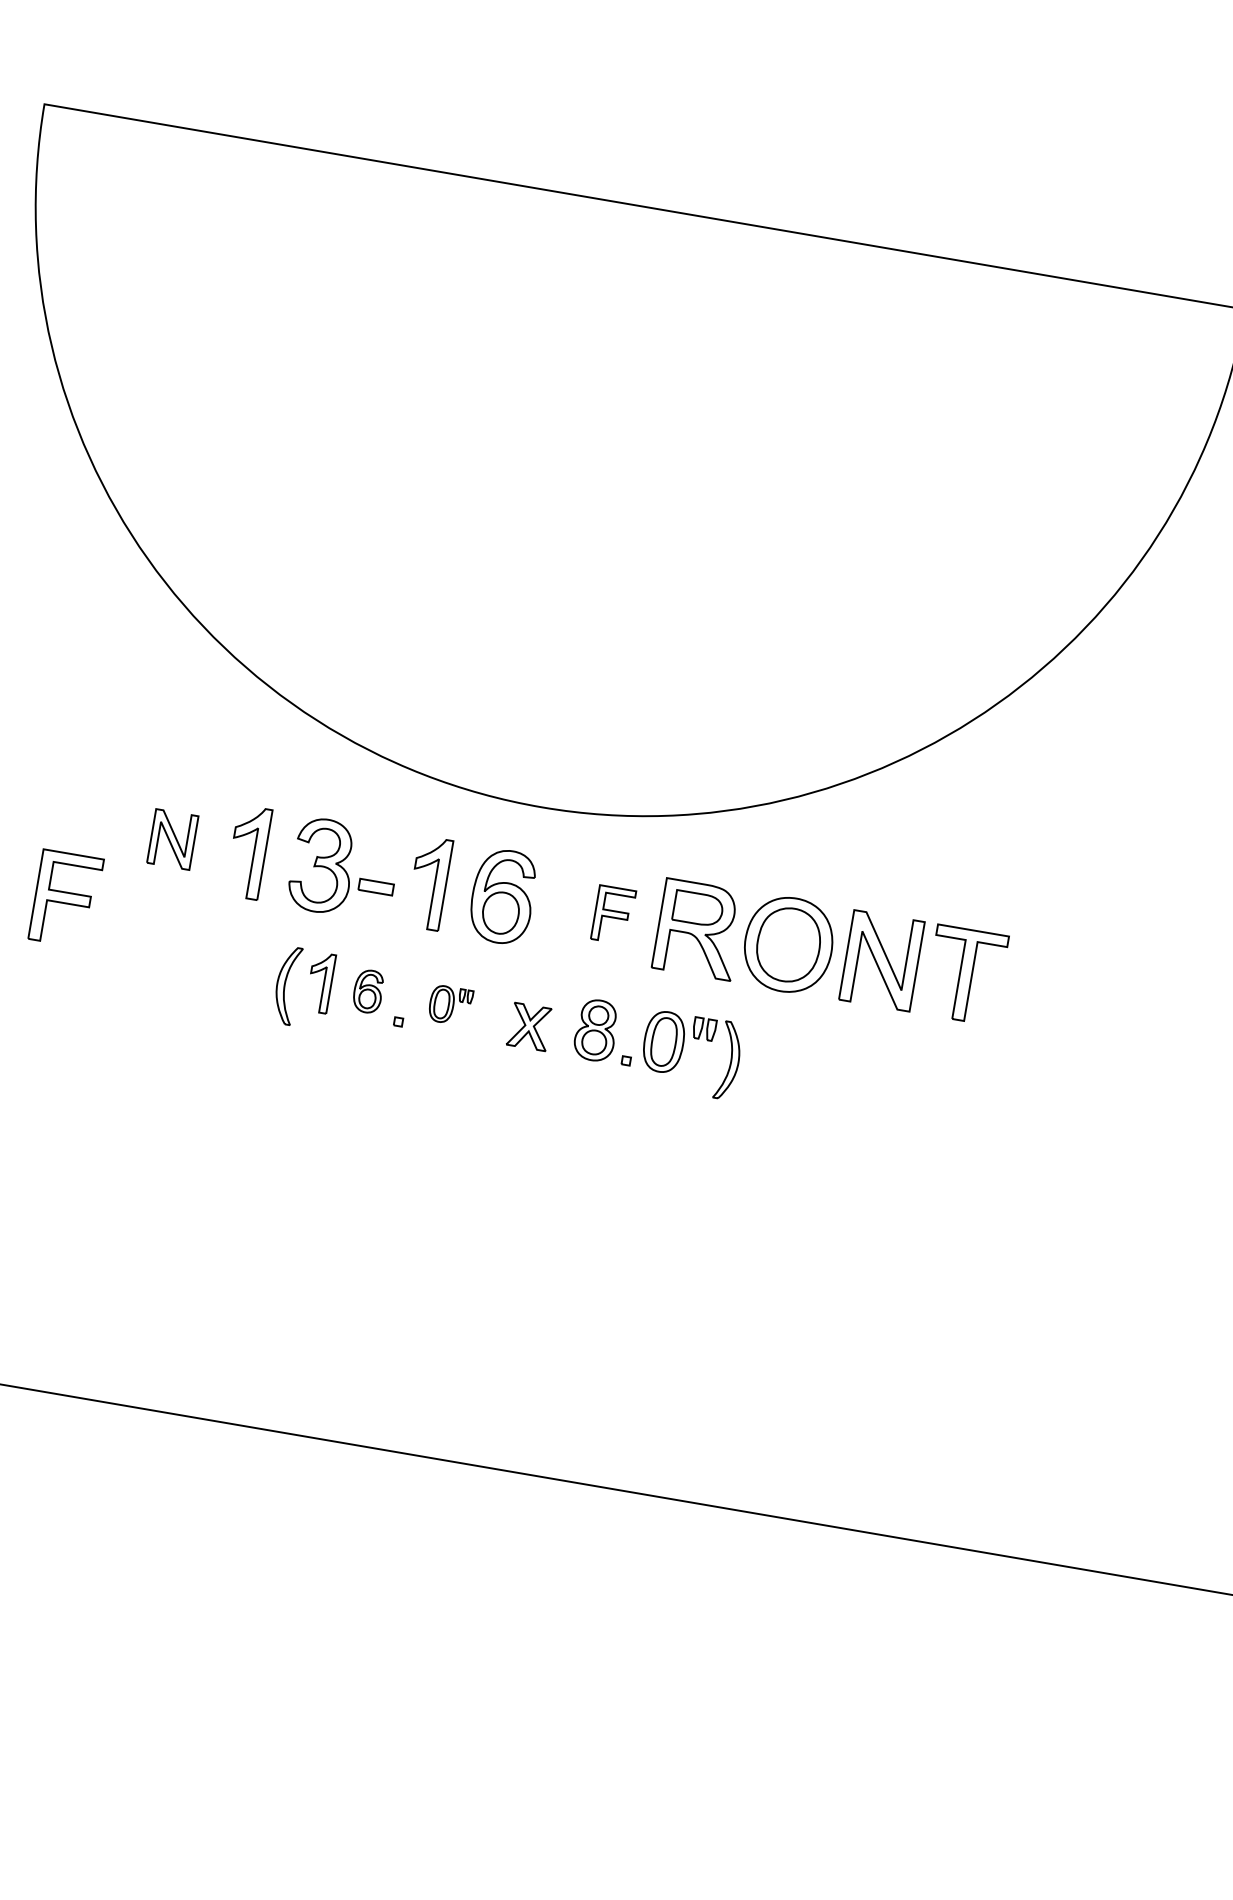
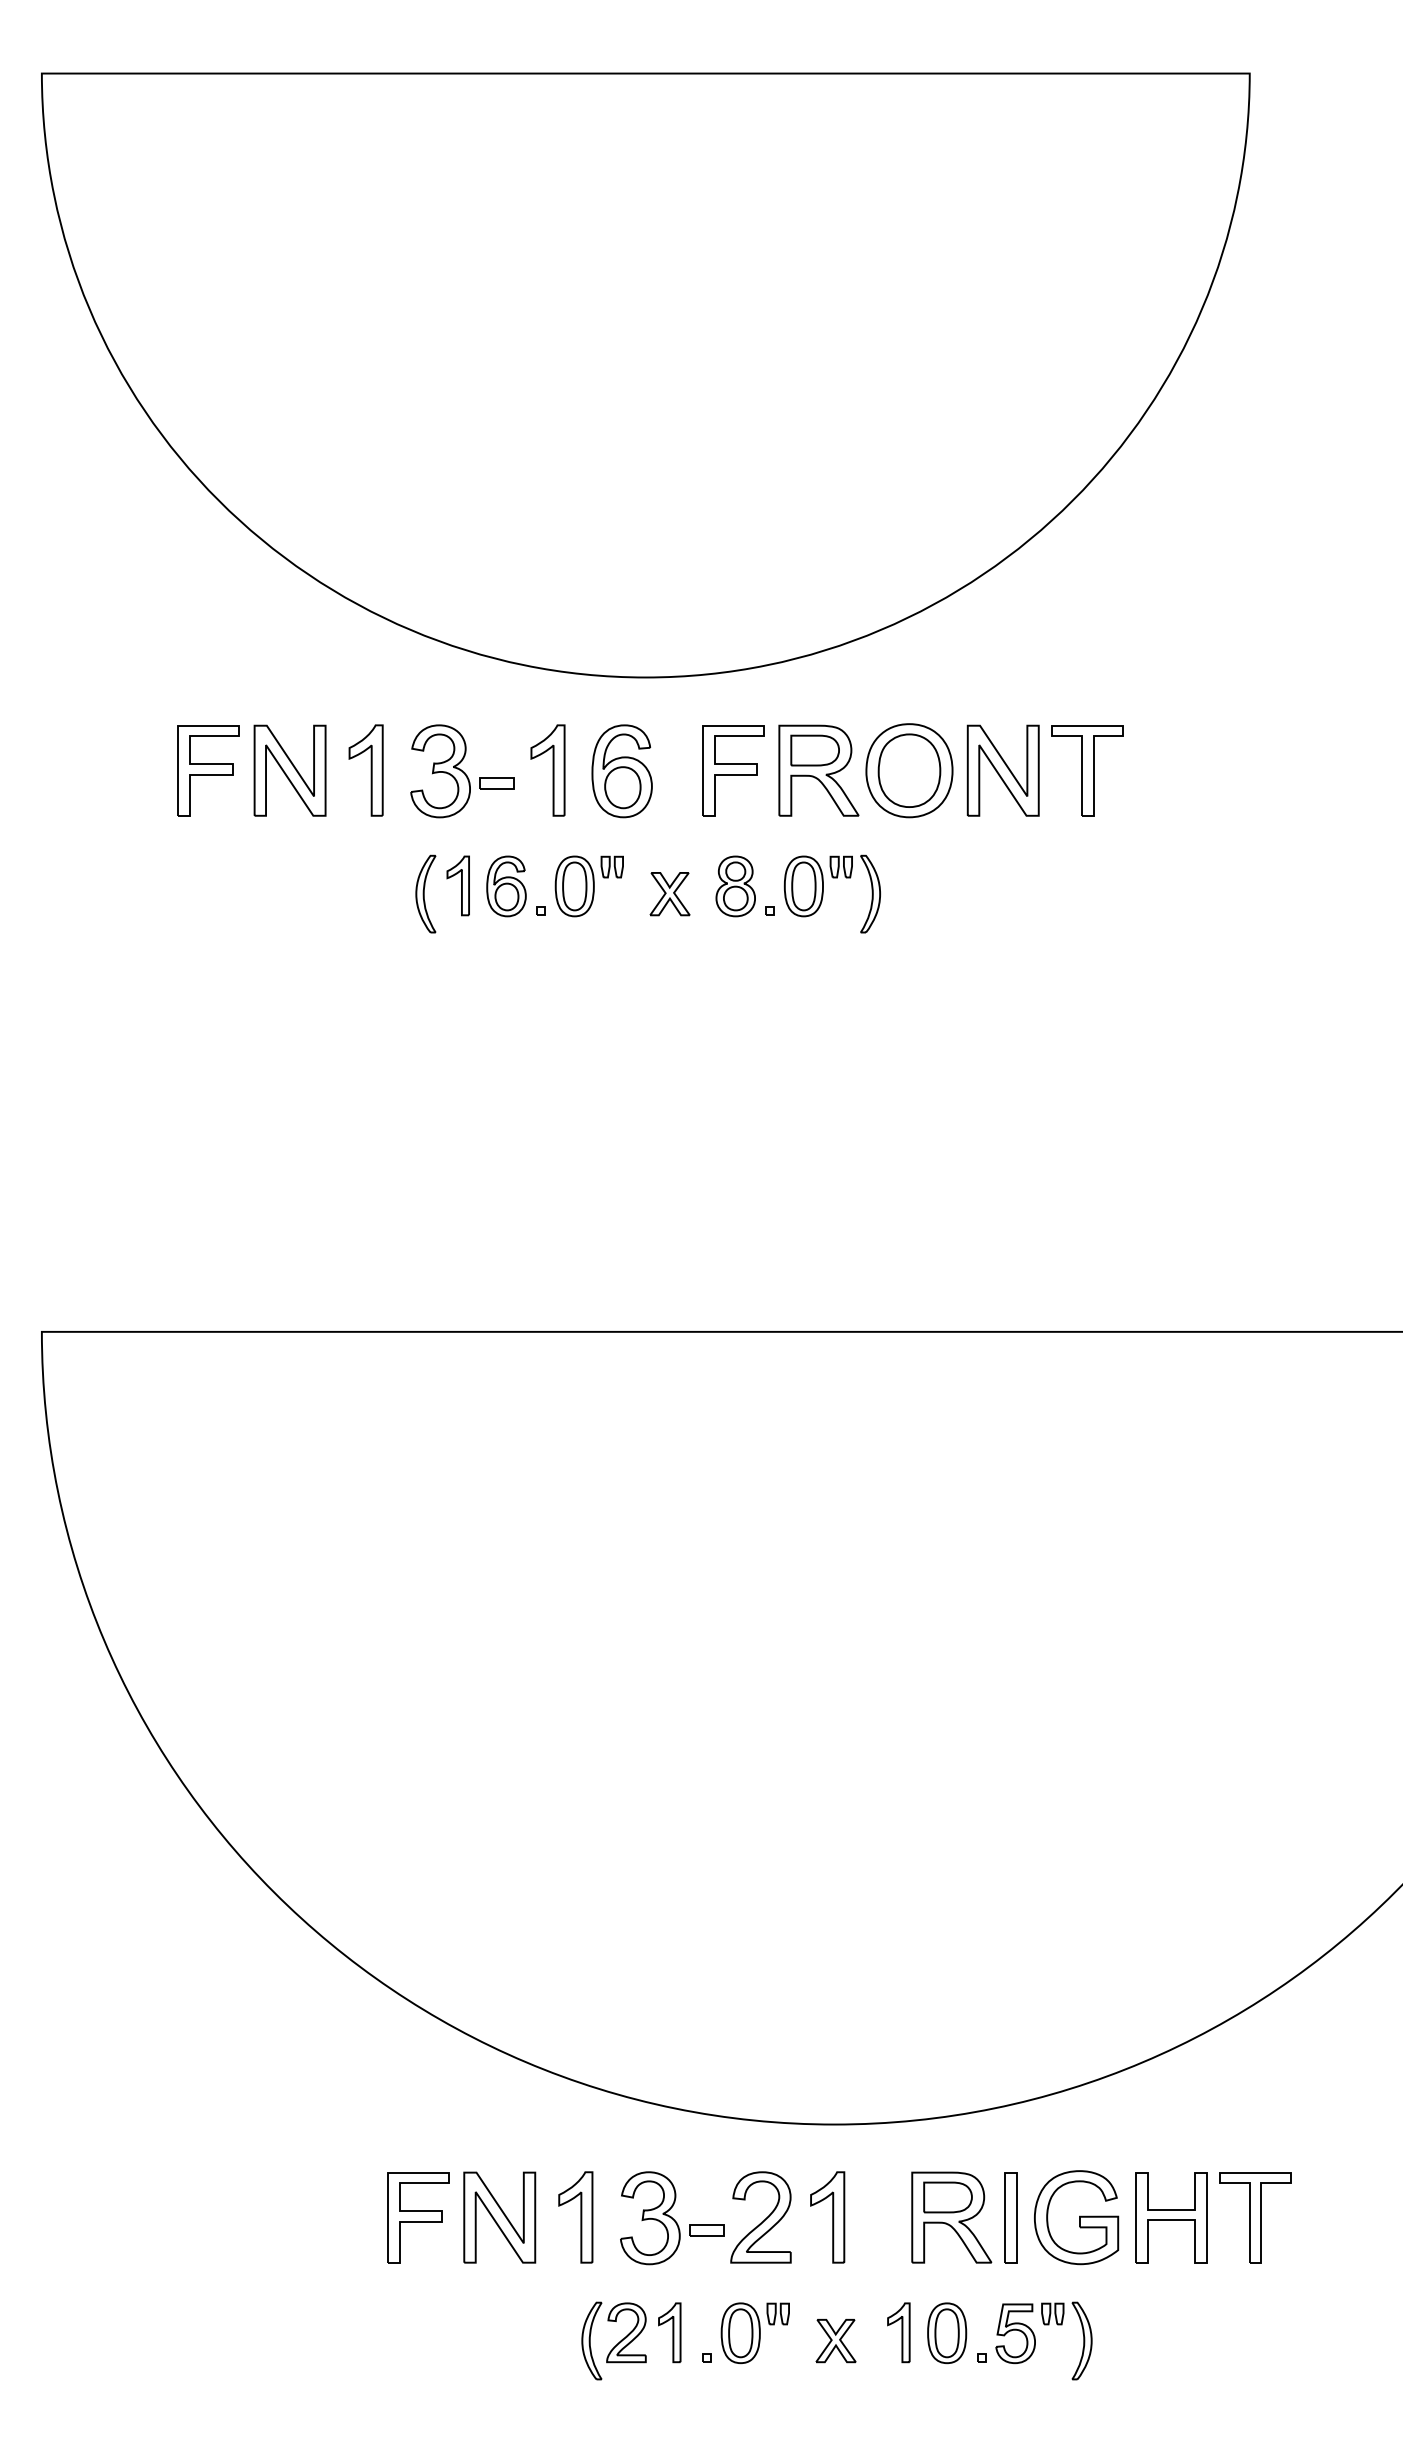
part: (172, 839) -> (289, 770), size x1.67
part: (65, 898) -> (208, 770), moved
part: (613, 914) -> (733, 770), size x1.67
part: (368, 991) -> (506, 886), size x1.43
part: (449, 1005) -> (588, 886), size x1.67

